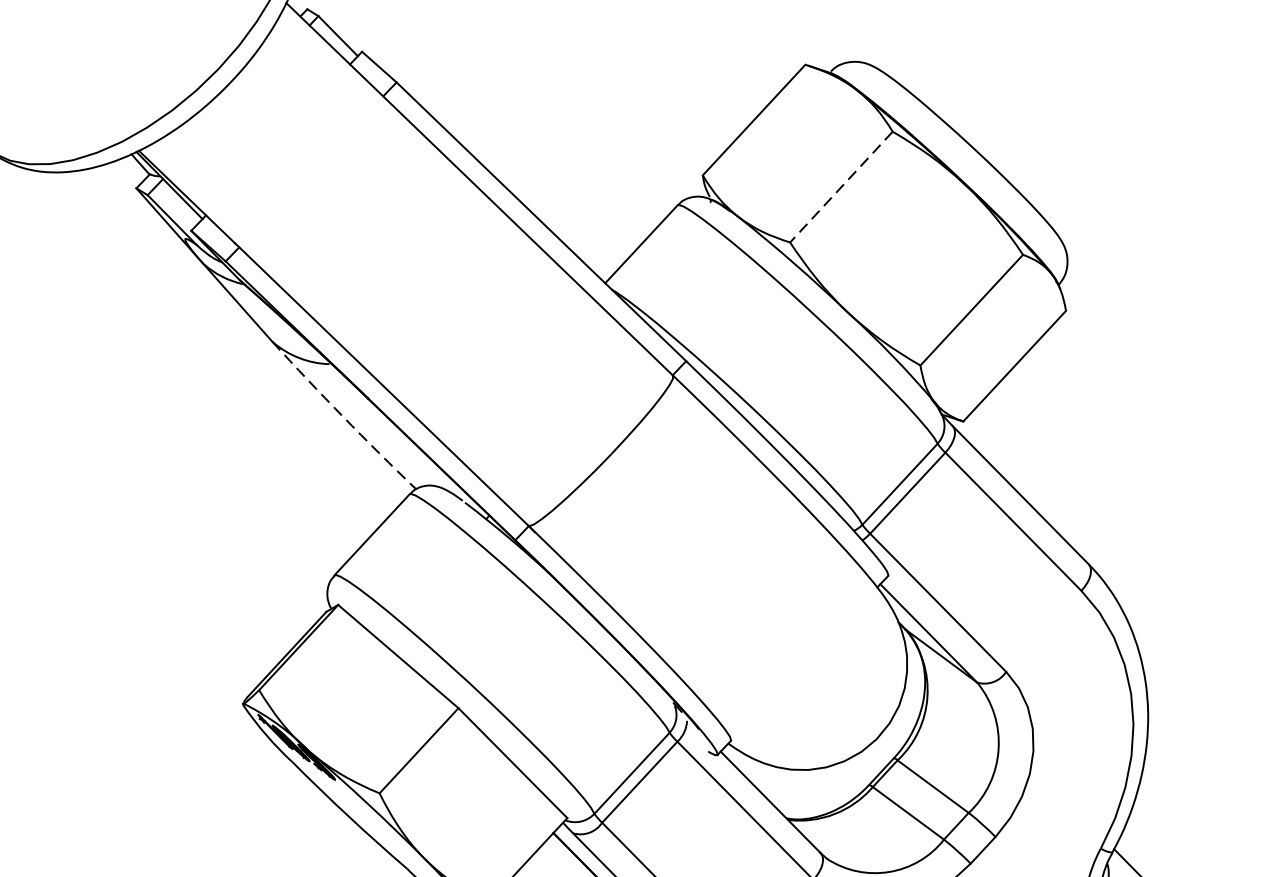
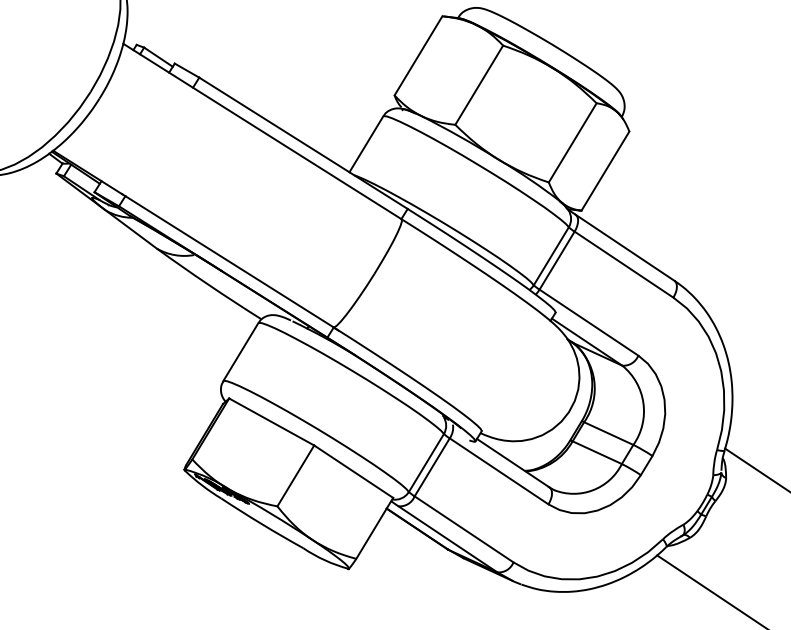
line: (840, 187) -> (478, 85), dashed -> solid
arc: (342, 415) -> (208, 284), dashed -> solid

